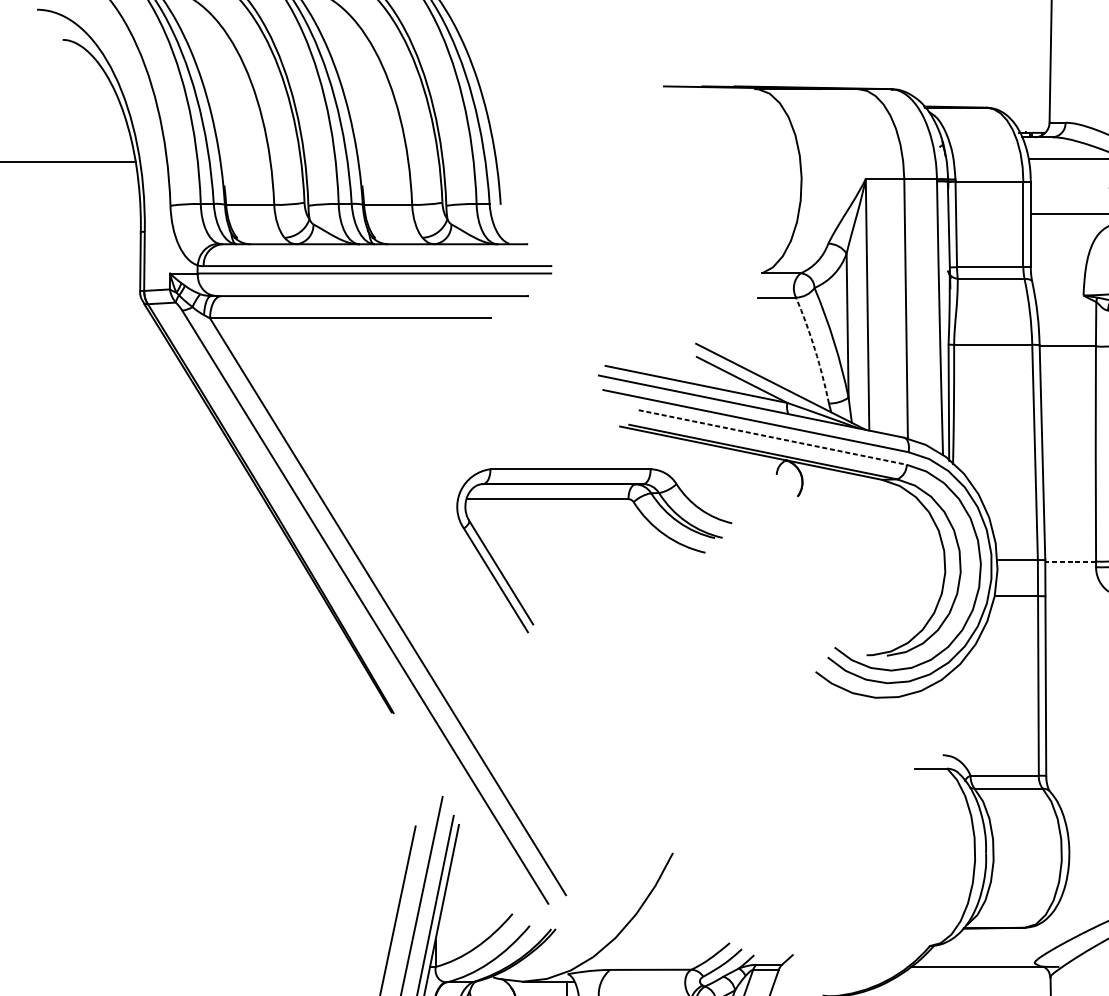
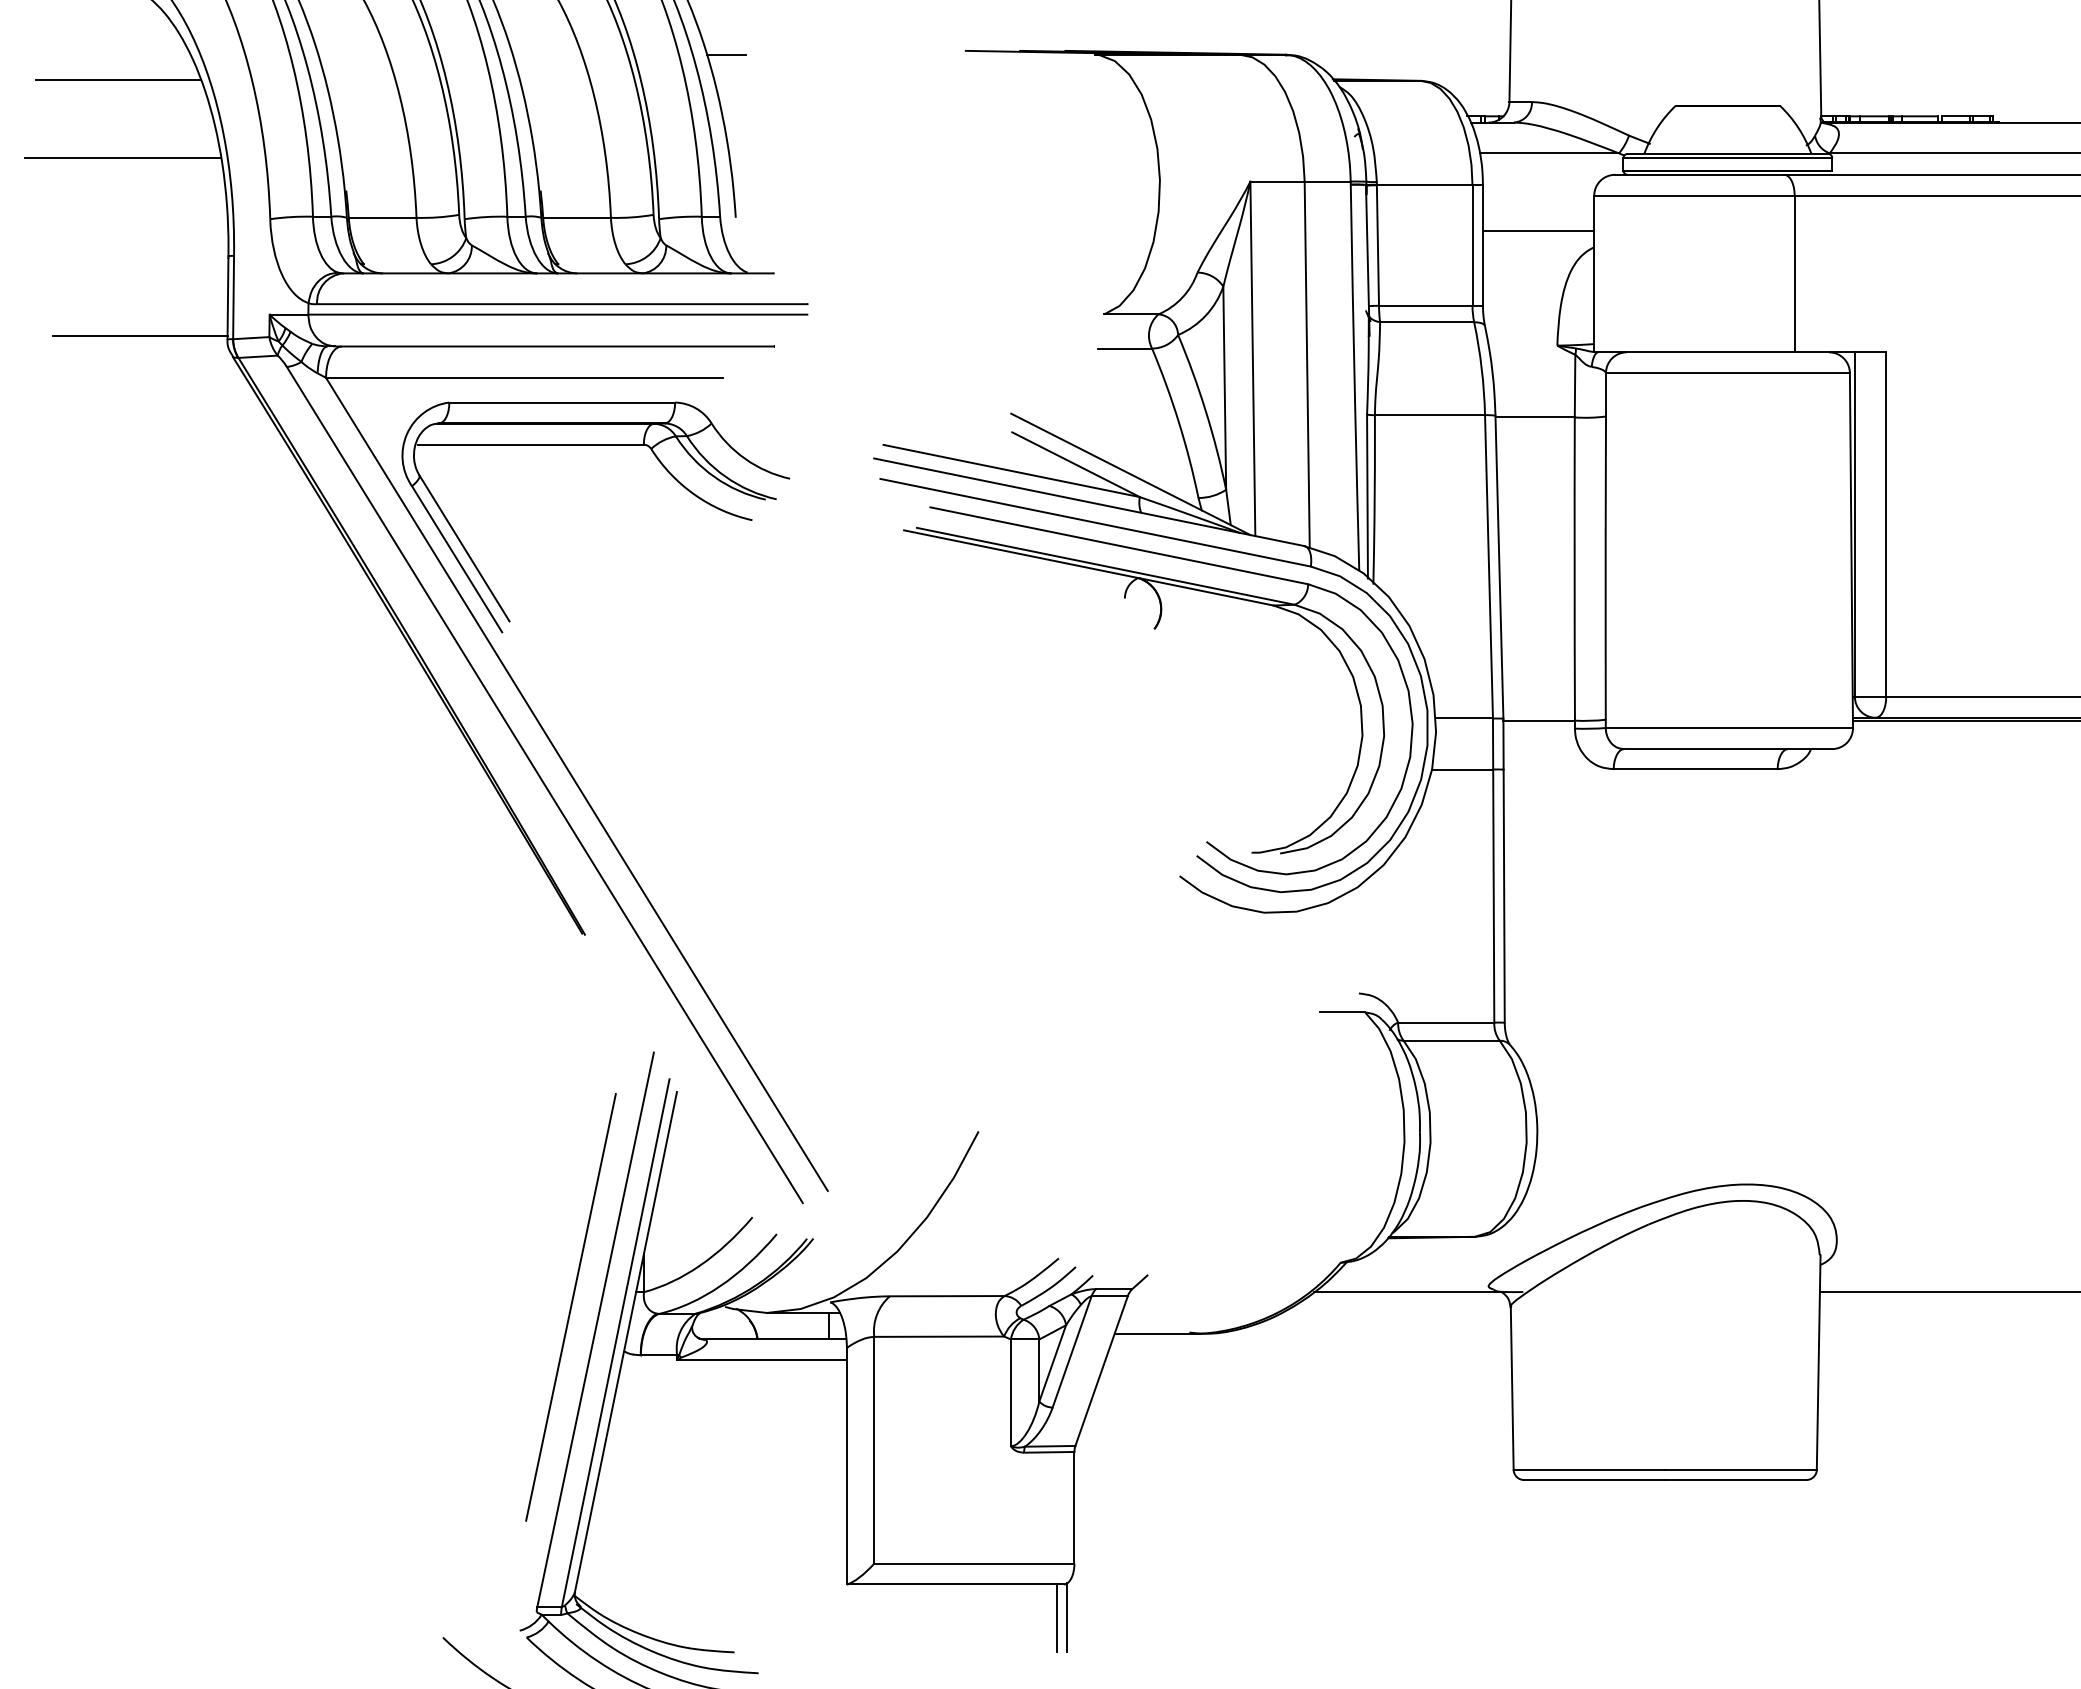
line: (494, 88) -> (726, 54), added
line: (62, 107) -> (118, 80), added
line: (78, 289) -> (140, 336), added
arc: (814, 350) -> (1178, 422), dashed -> solid
line: (772, 437) -> (1119, 545), dashed -> solid
part: (594, 499) -> (595, 445), moved
line: (1070, 561) -> (1539, 720), dashed -> solid

